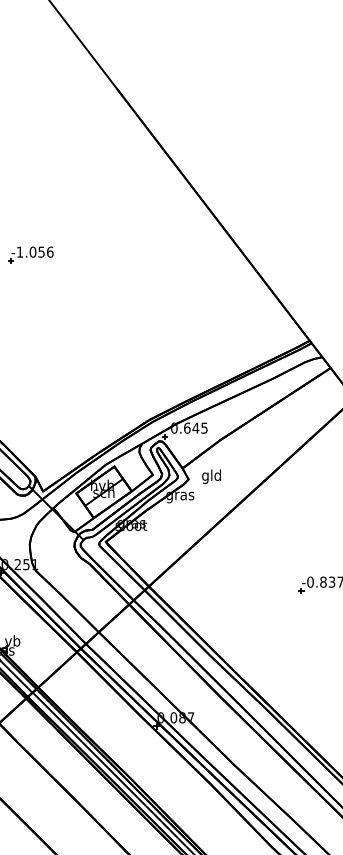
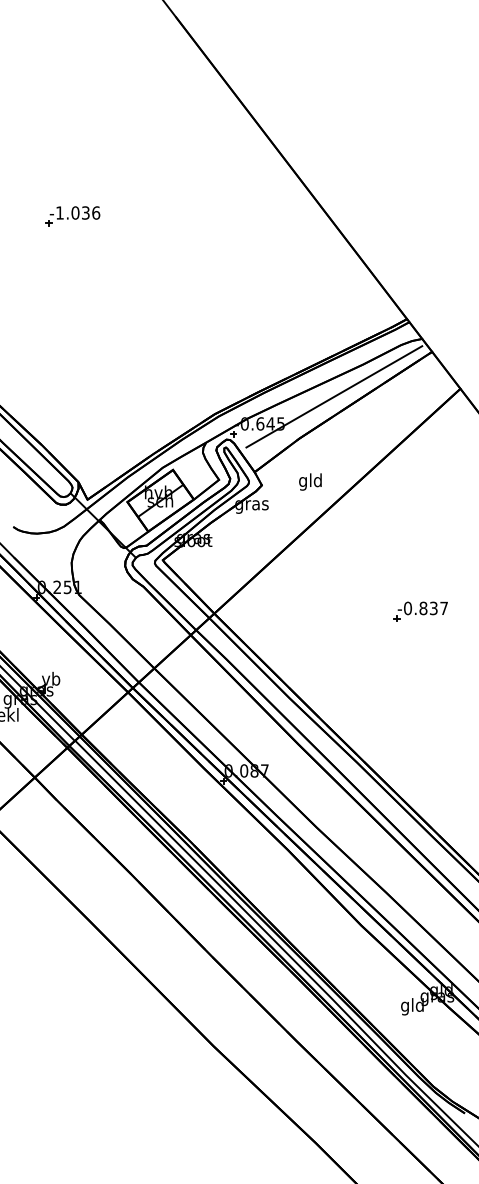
text: (41, 251) -> (85, 212), -1.056 -> -1.036
line: (249, 405) -> (334, 396), added
text: (211, 476) -> (310, 481), moved

